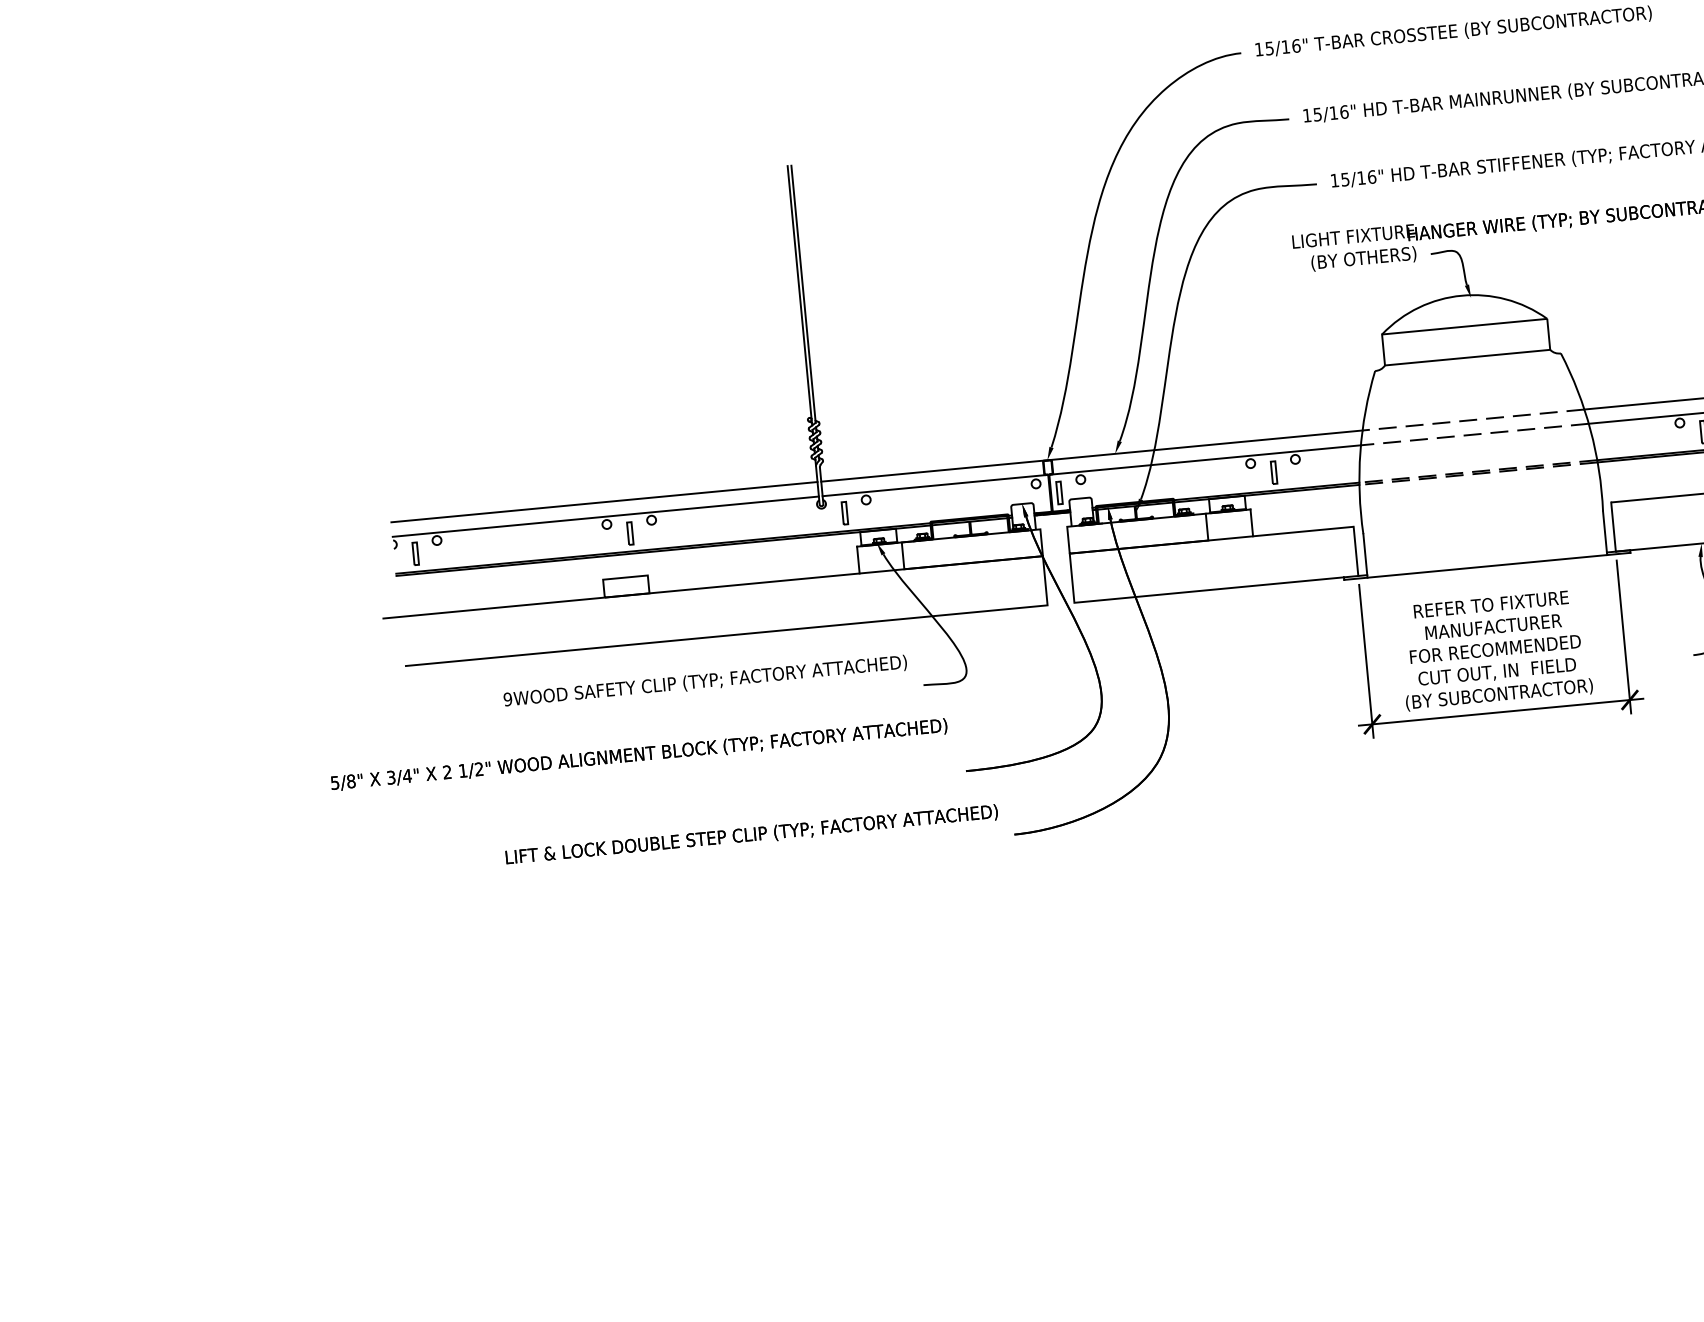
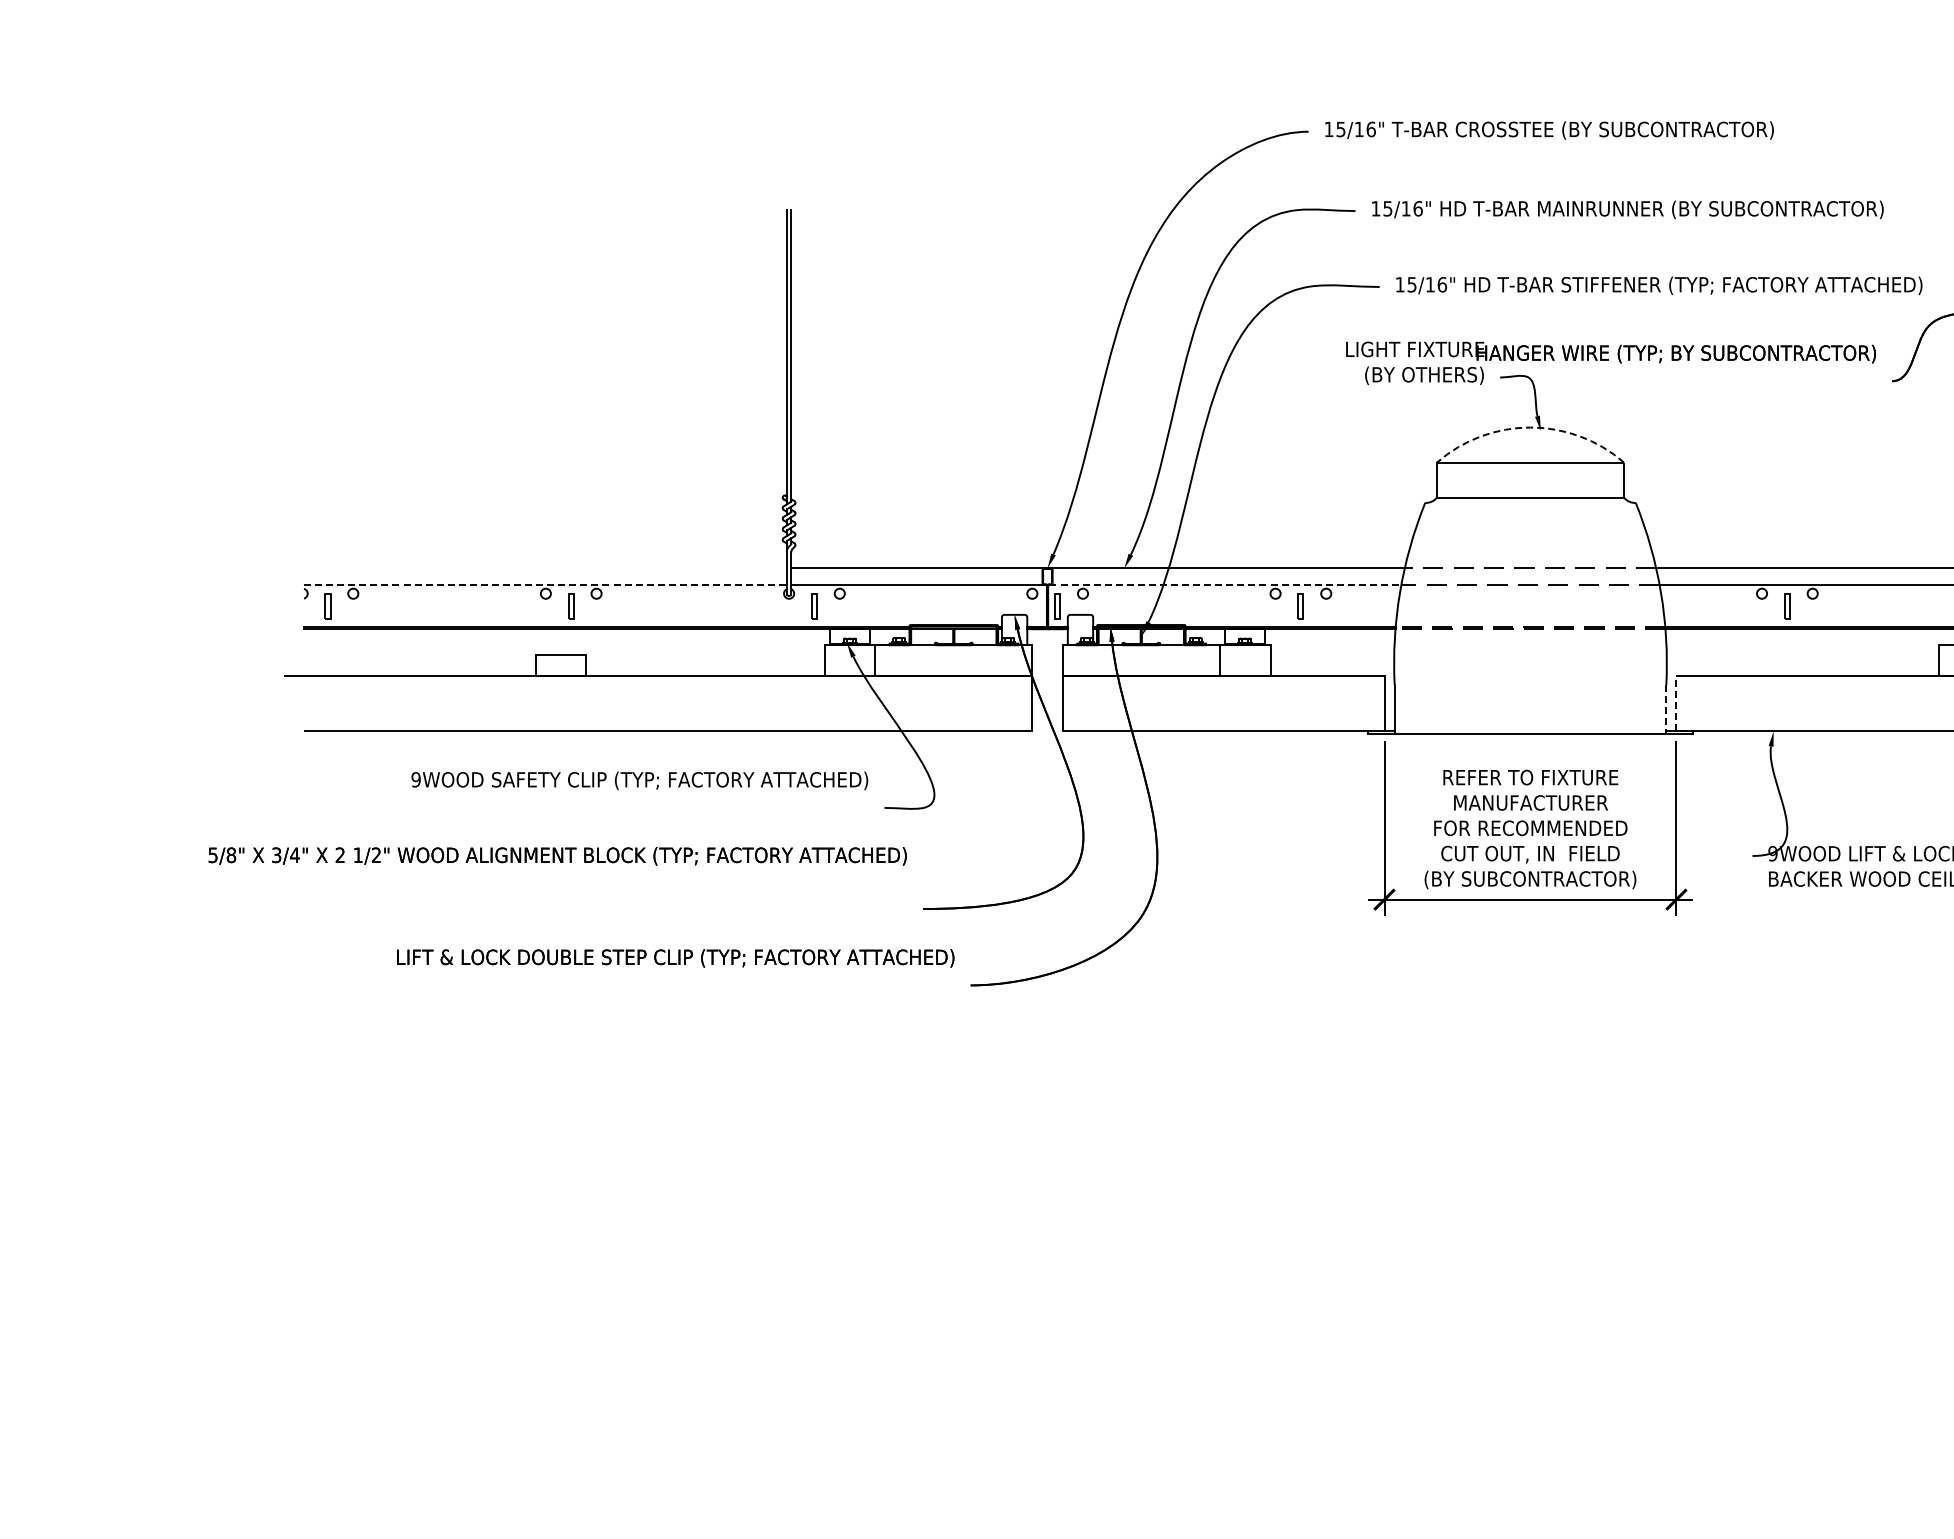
arc: (1461, 295) -> (1530, 427), solid -> dashed
line: (1205, 459) -> (1225, 584), solid -> dashed
line: (604, 502) -> (545, 568), removed
line: (606, 516) -> (546, 584), solid -> dashed
line: (1613, 527) -> (1676, 703), solid -> dashed
line: (1605, 533) -> (1666, 709), solid -> dashed

